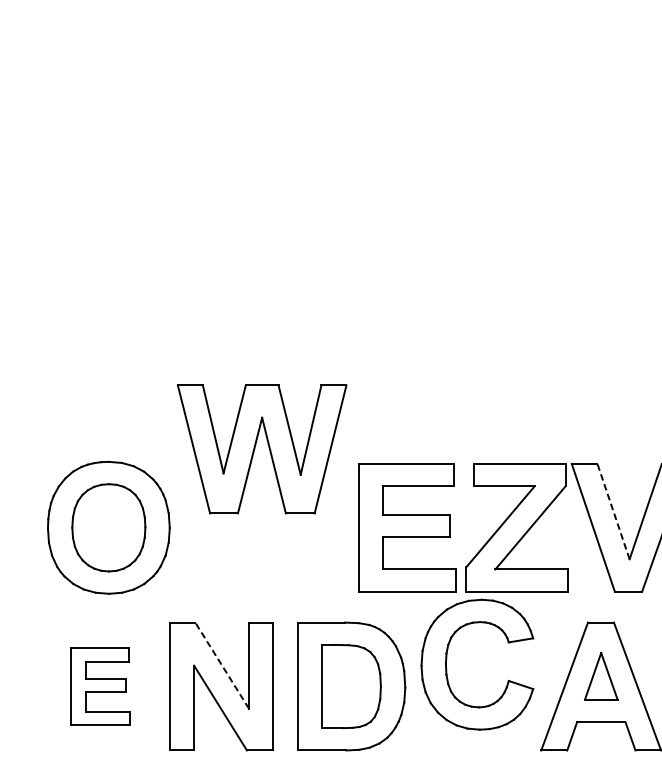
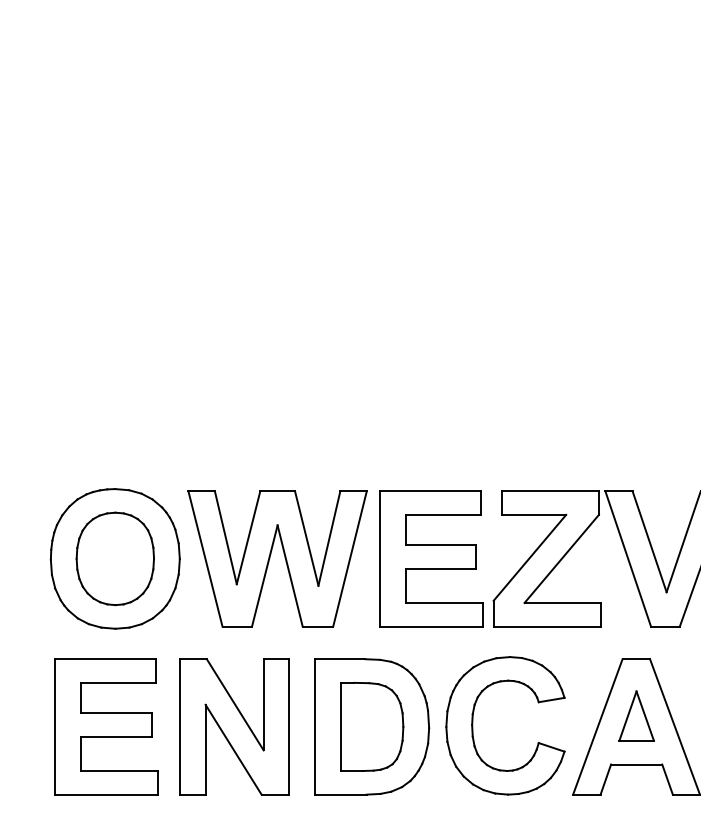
part: (255, 449) -> (270, 558), moved
line: (613, 511) -> (649, 541), dashed -> solid
part: (447, 664) -> (473, 725), moved
line: (222, 665) -> (235, 704), dashed -> solid
part: (100, 686) -> (106, 726), size x1.67

